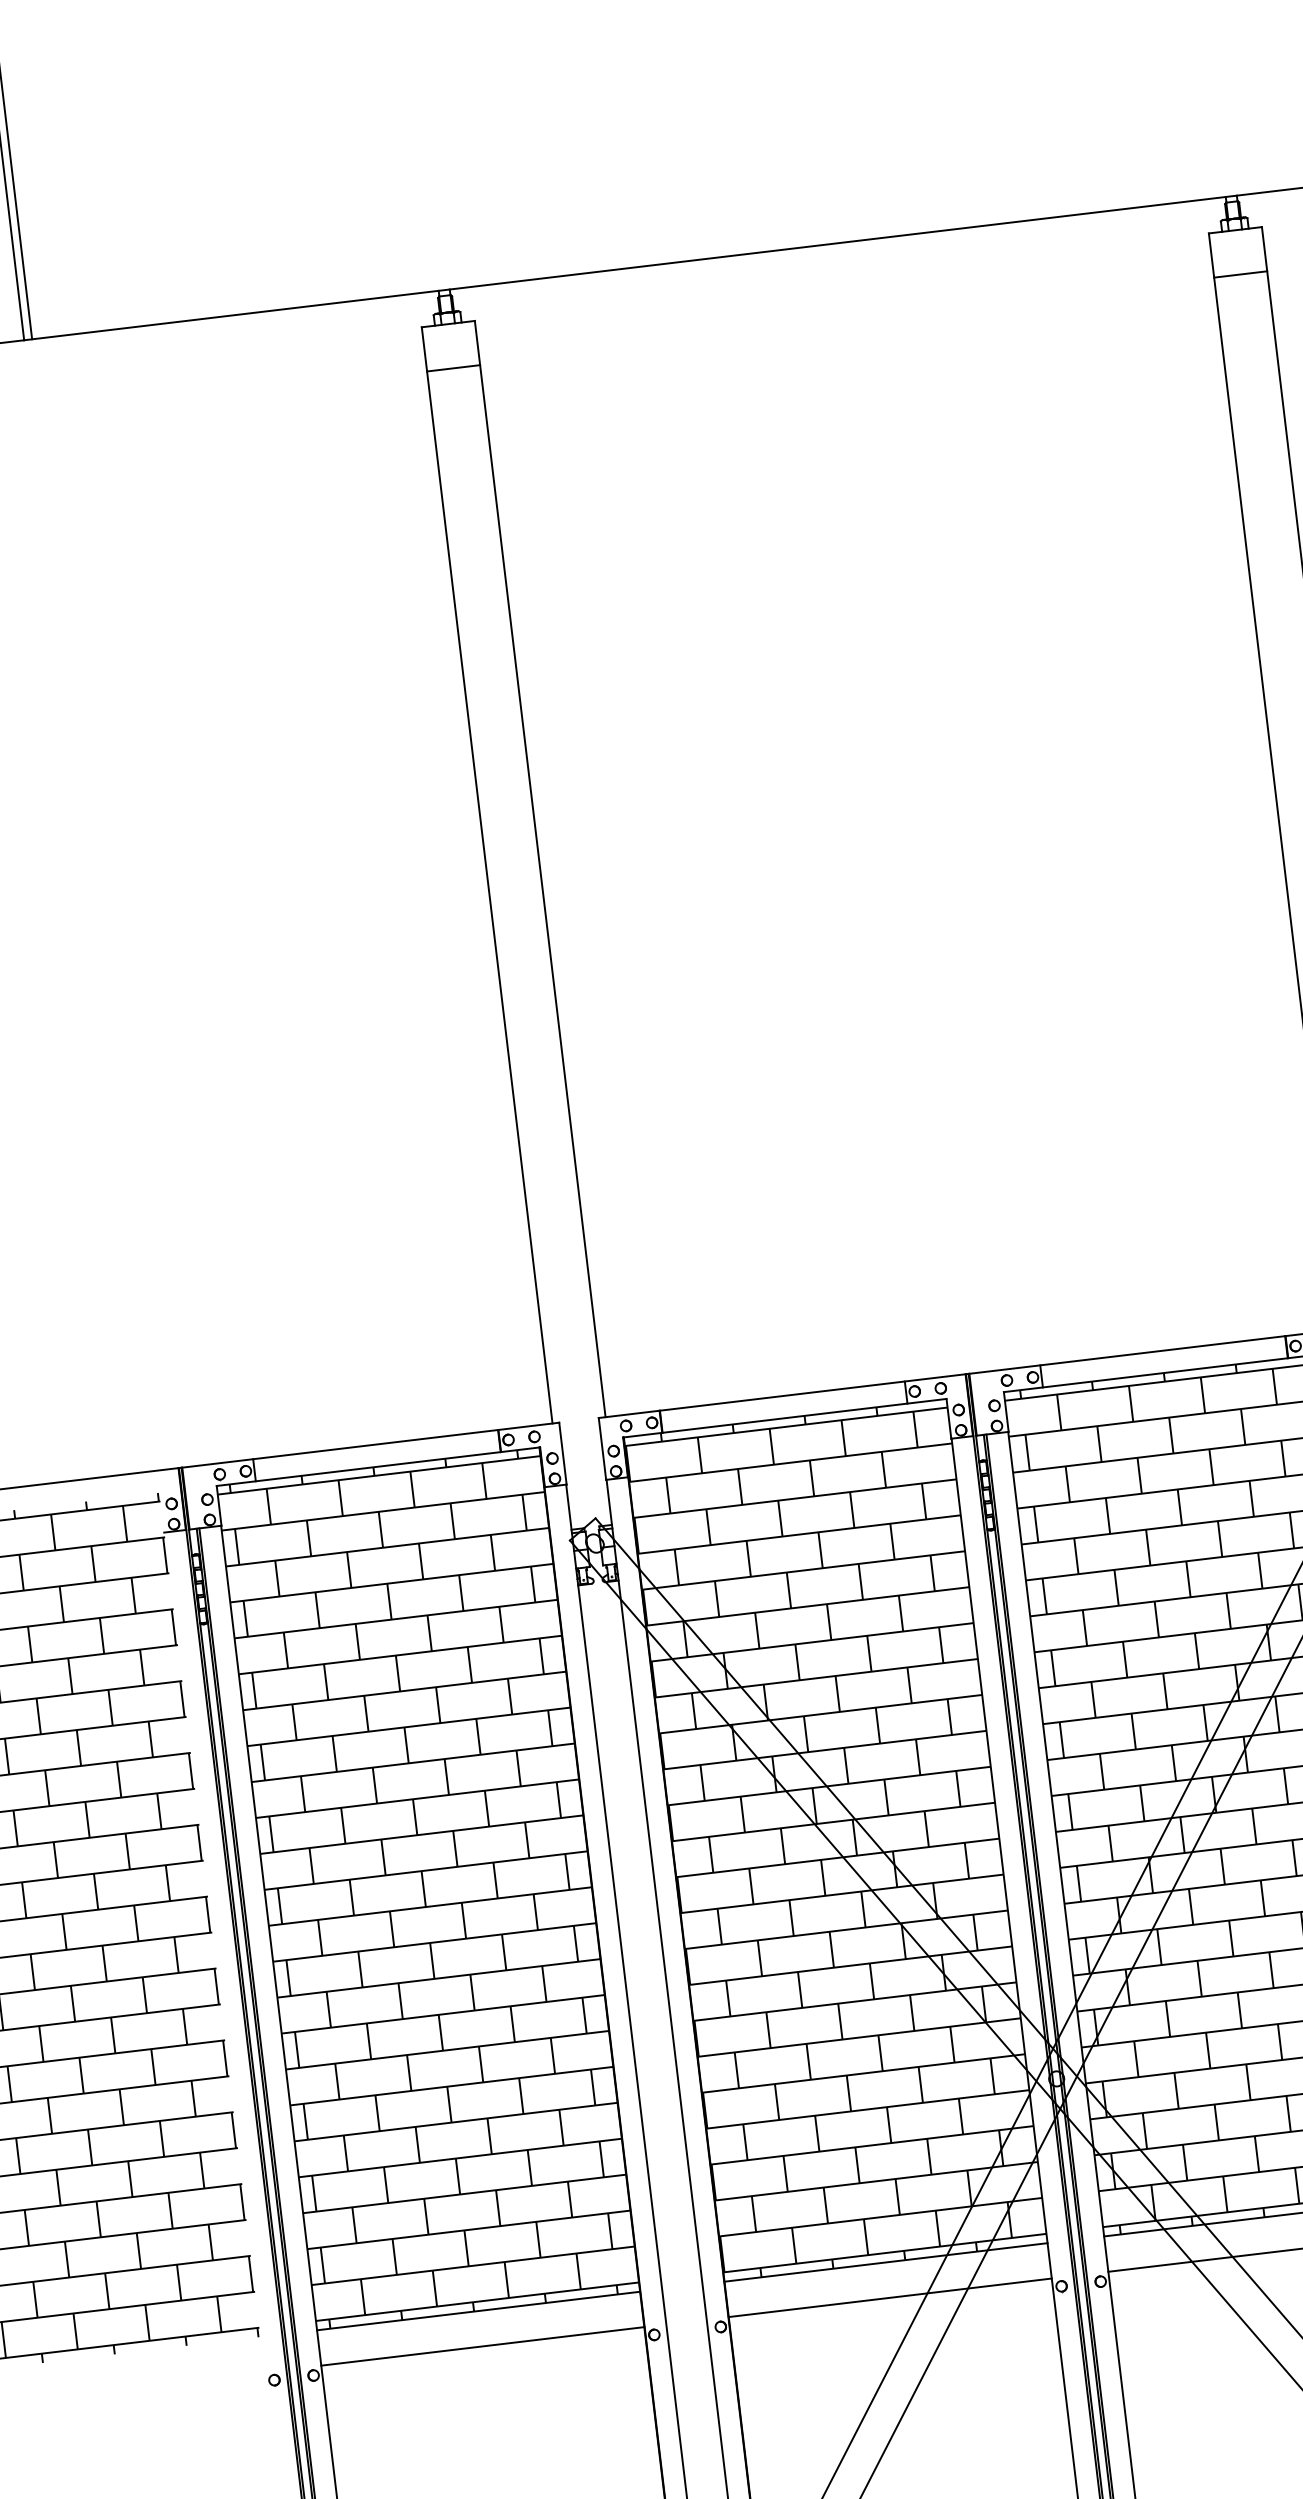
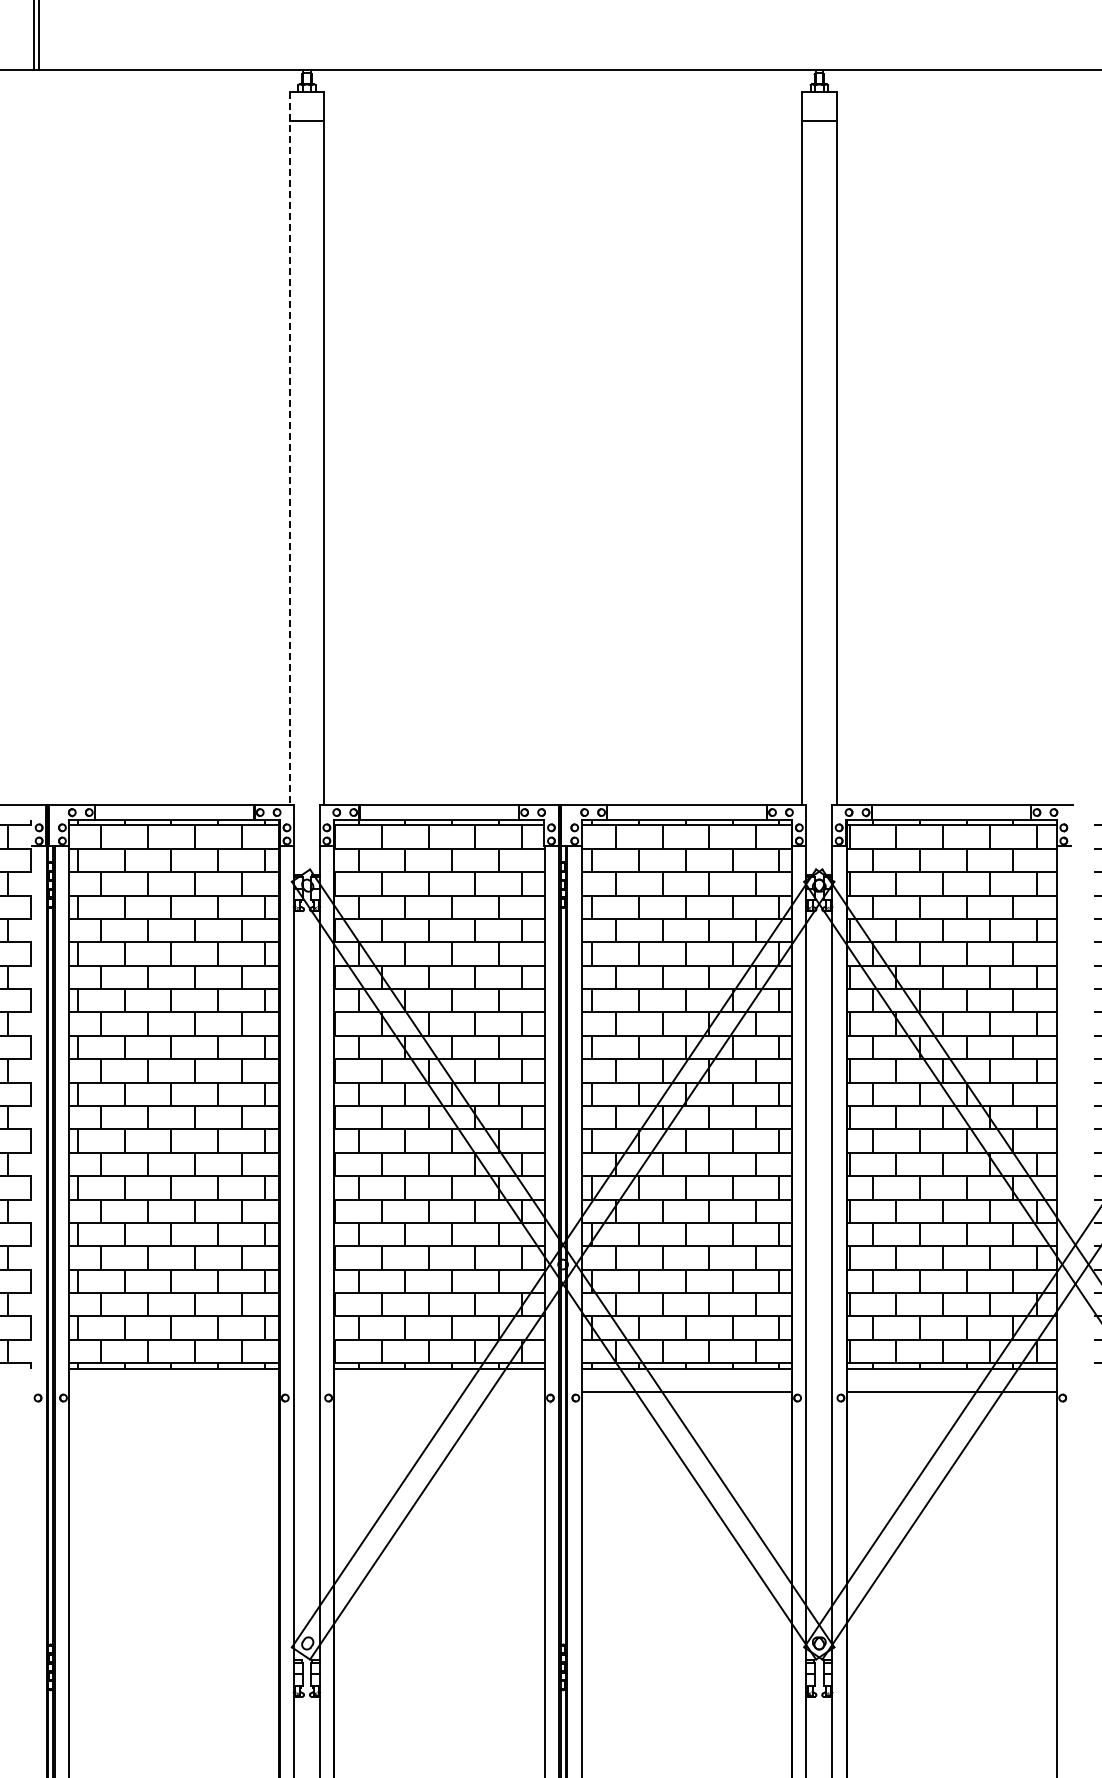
line: (486, 875) -> (289, 448), solid -> dashed
line: (890, 2298) -> (439, 1392), removed
line: (483, 2346) -> (174, 1392), removed

